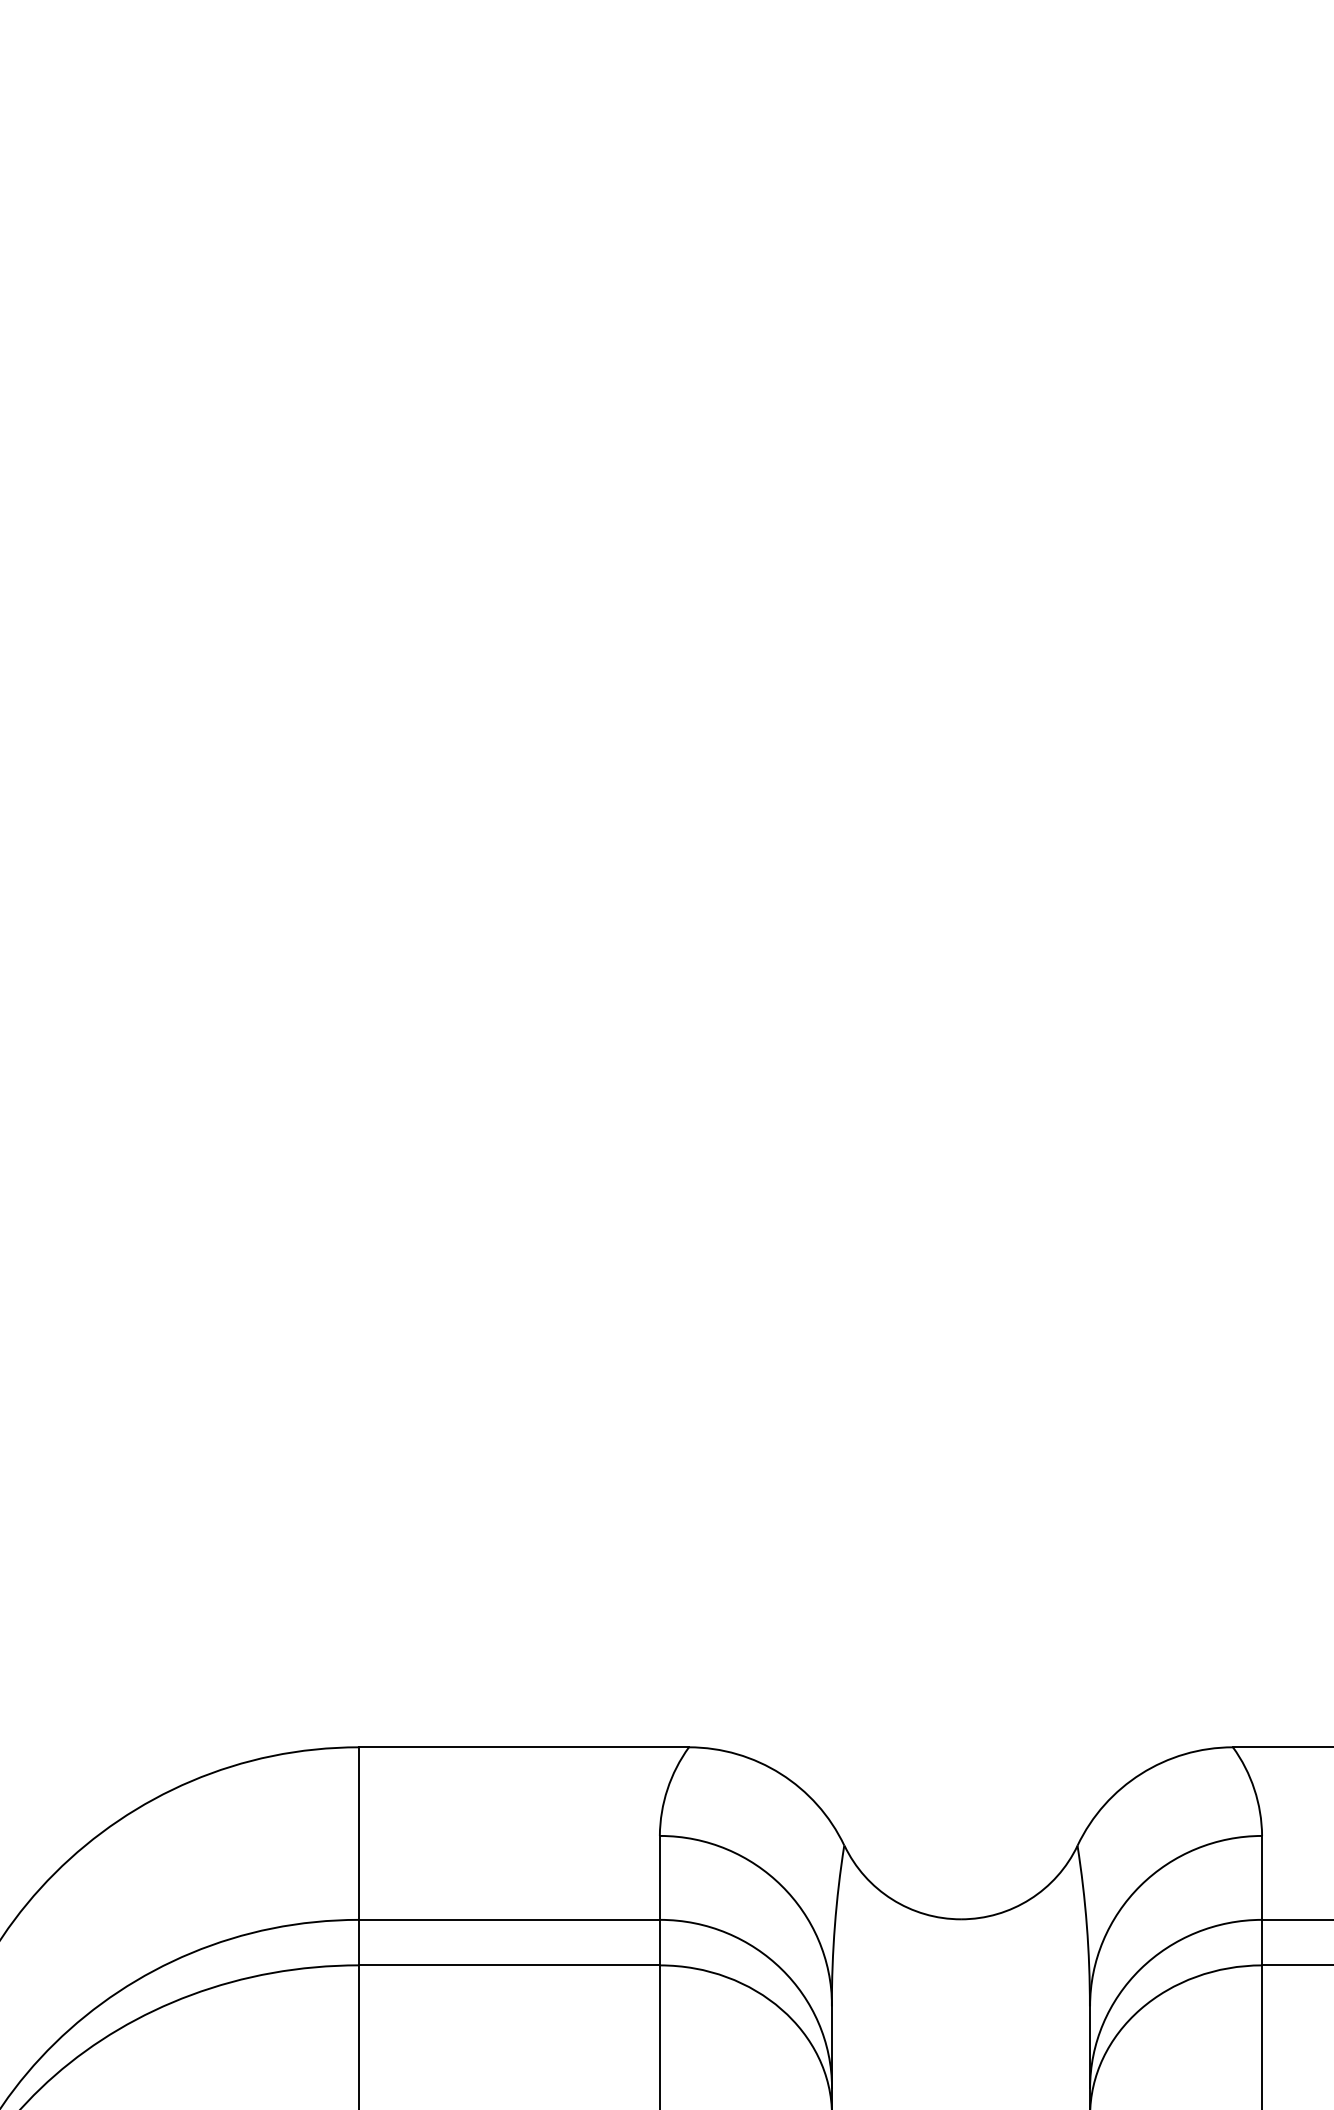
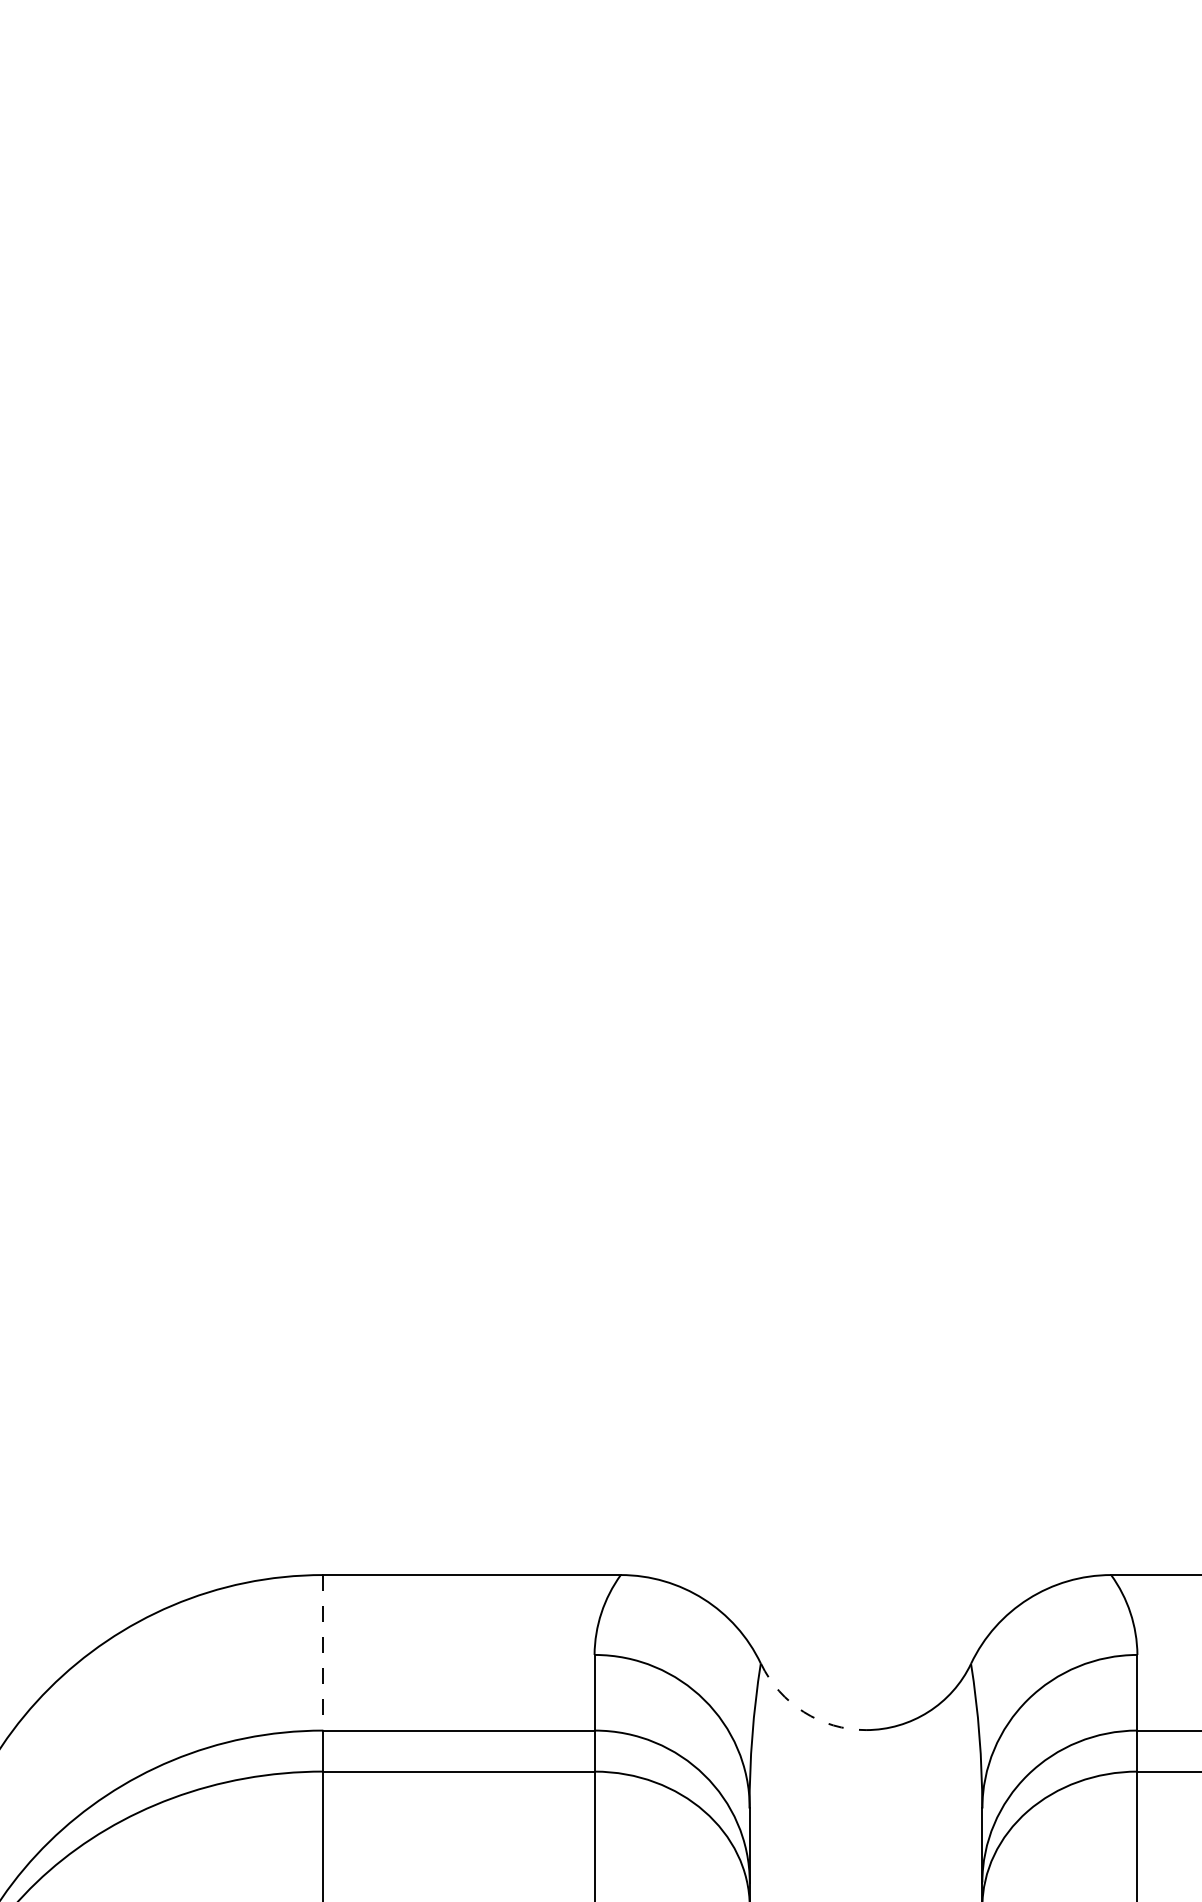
line: (358, 1834) -> (322, 1653), solid -> dashed
arc: (892, 1899) -> (804, 1712), solid -> dashed

